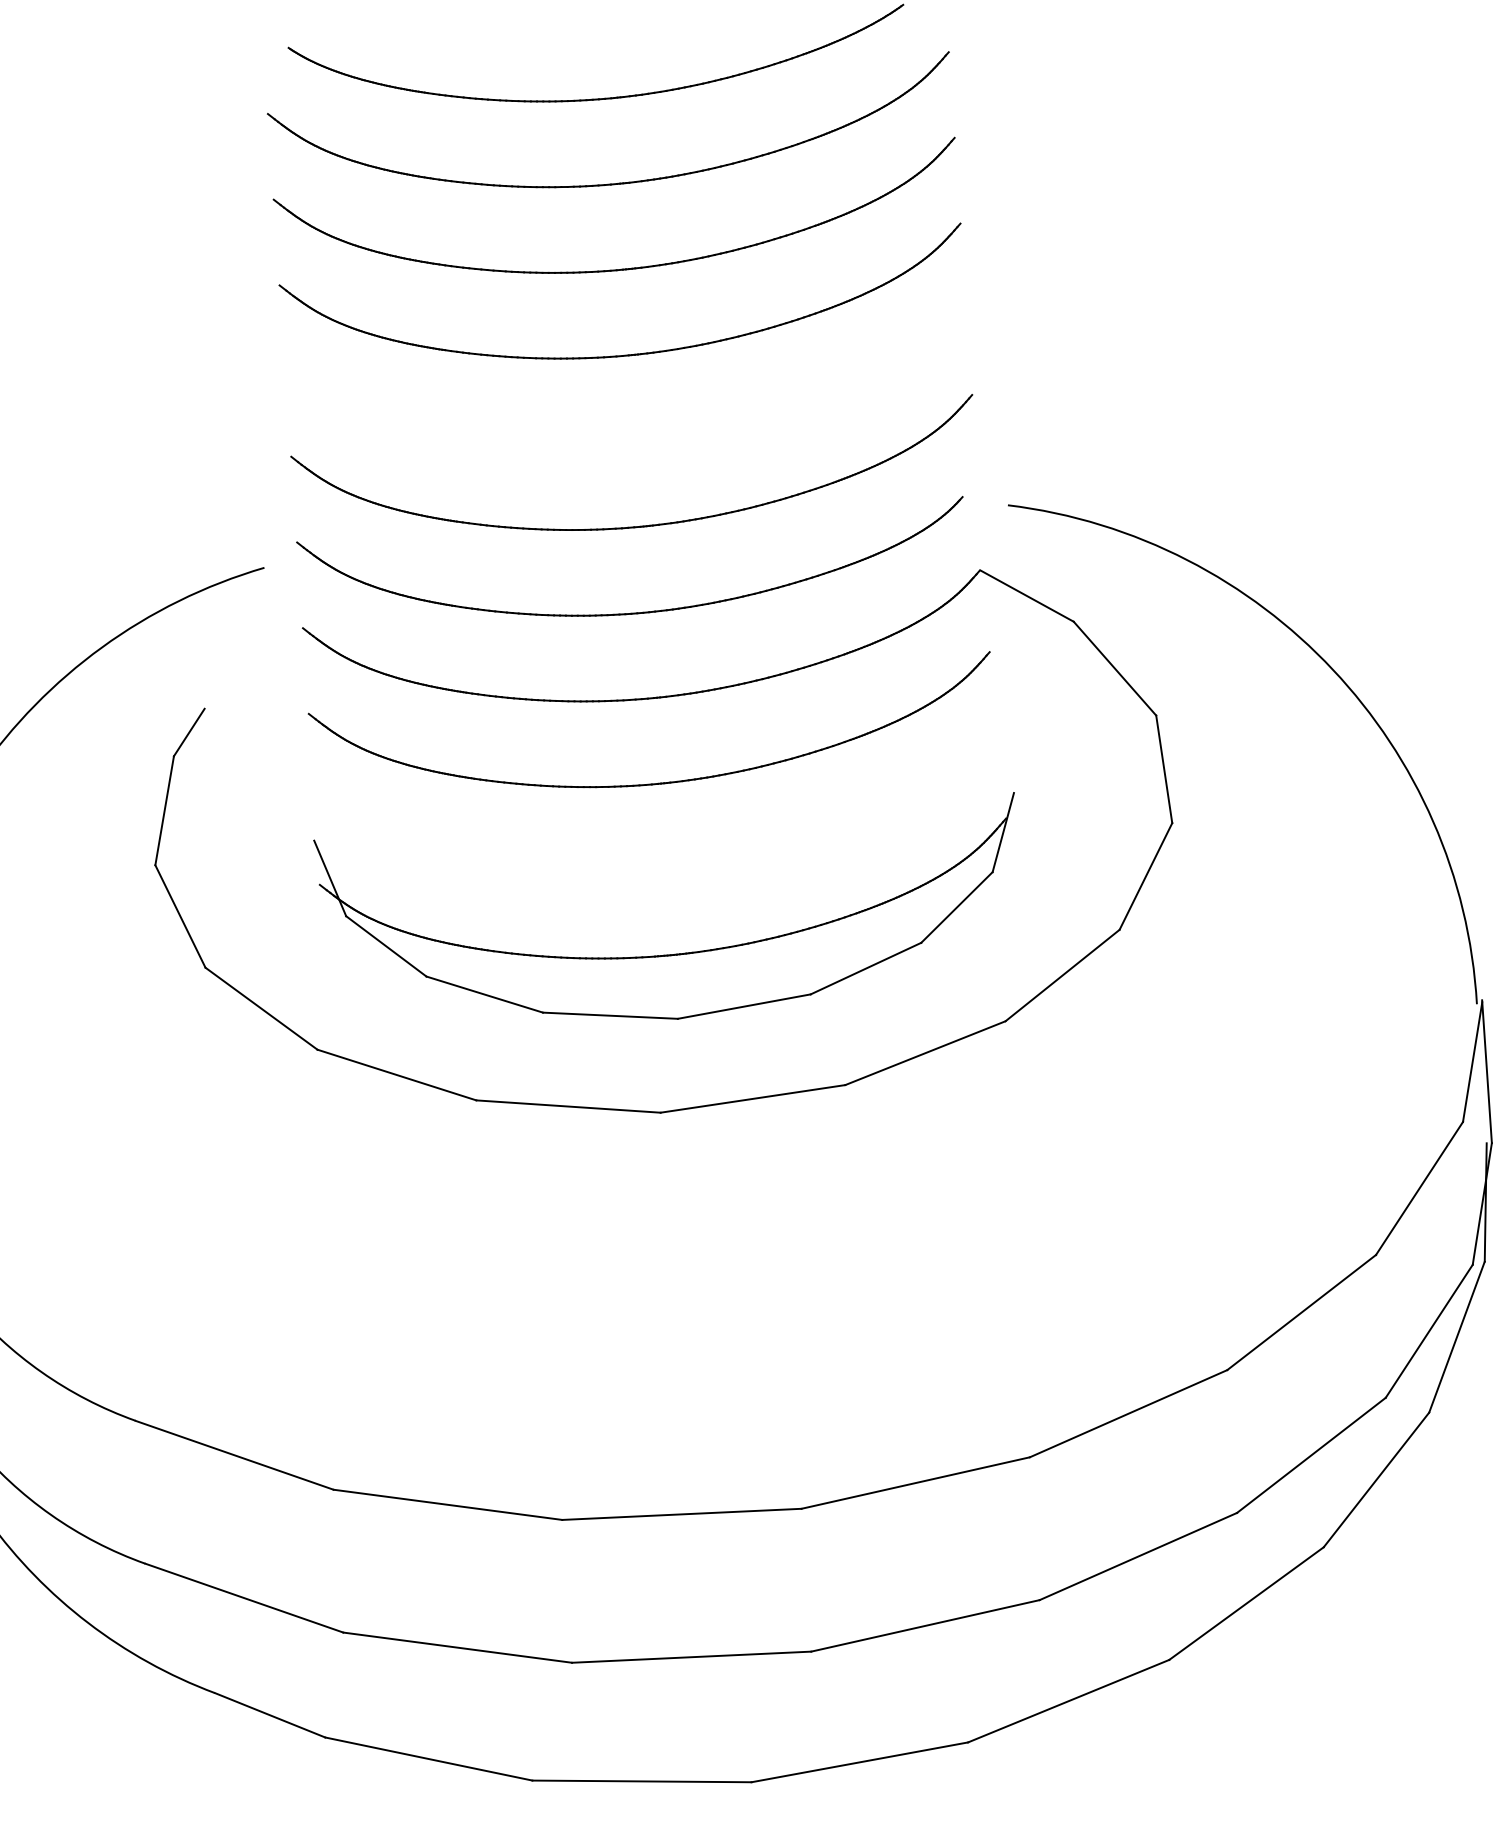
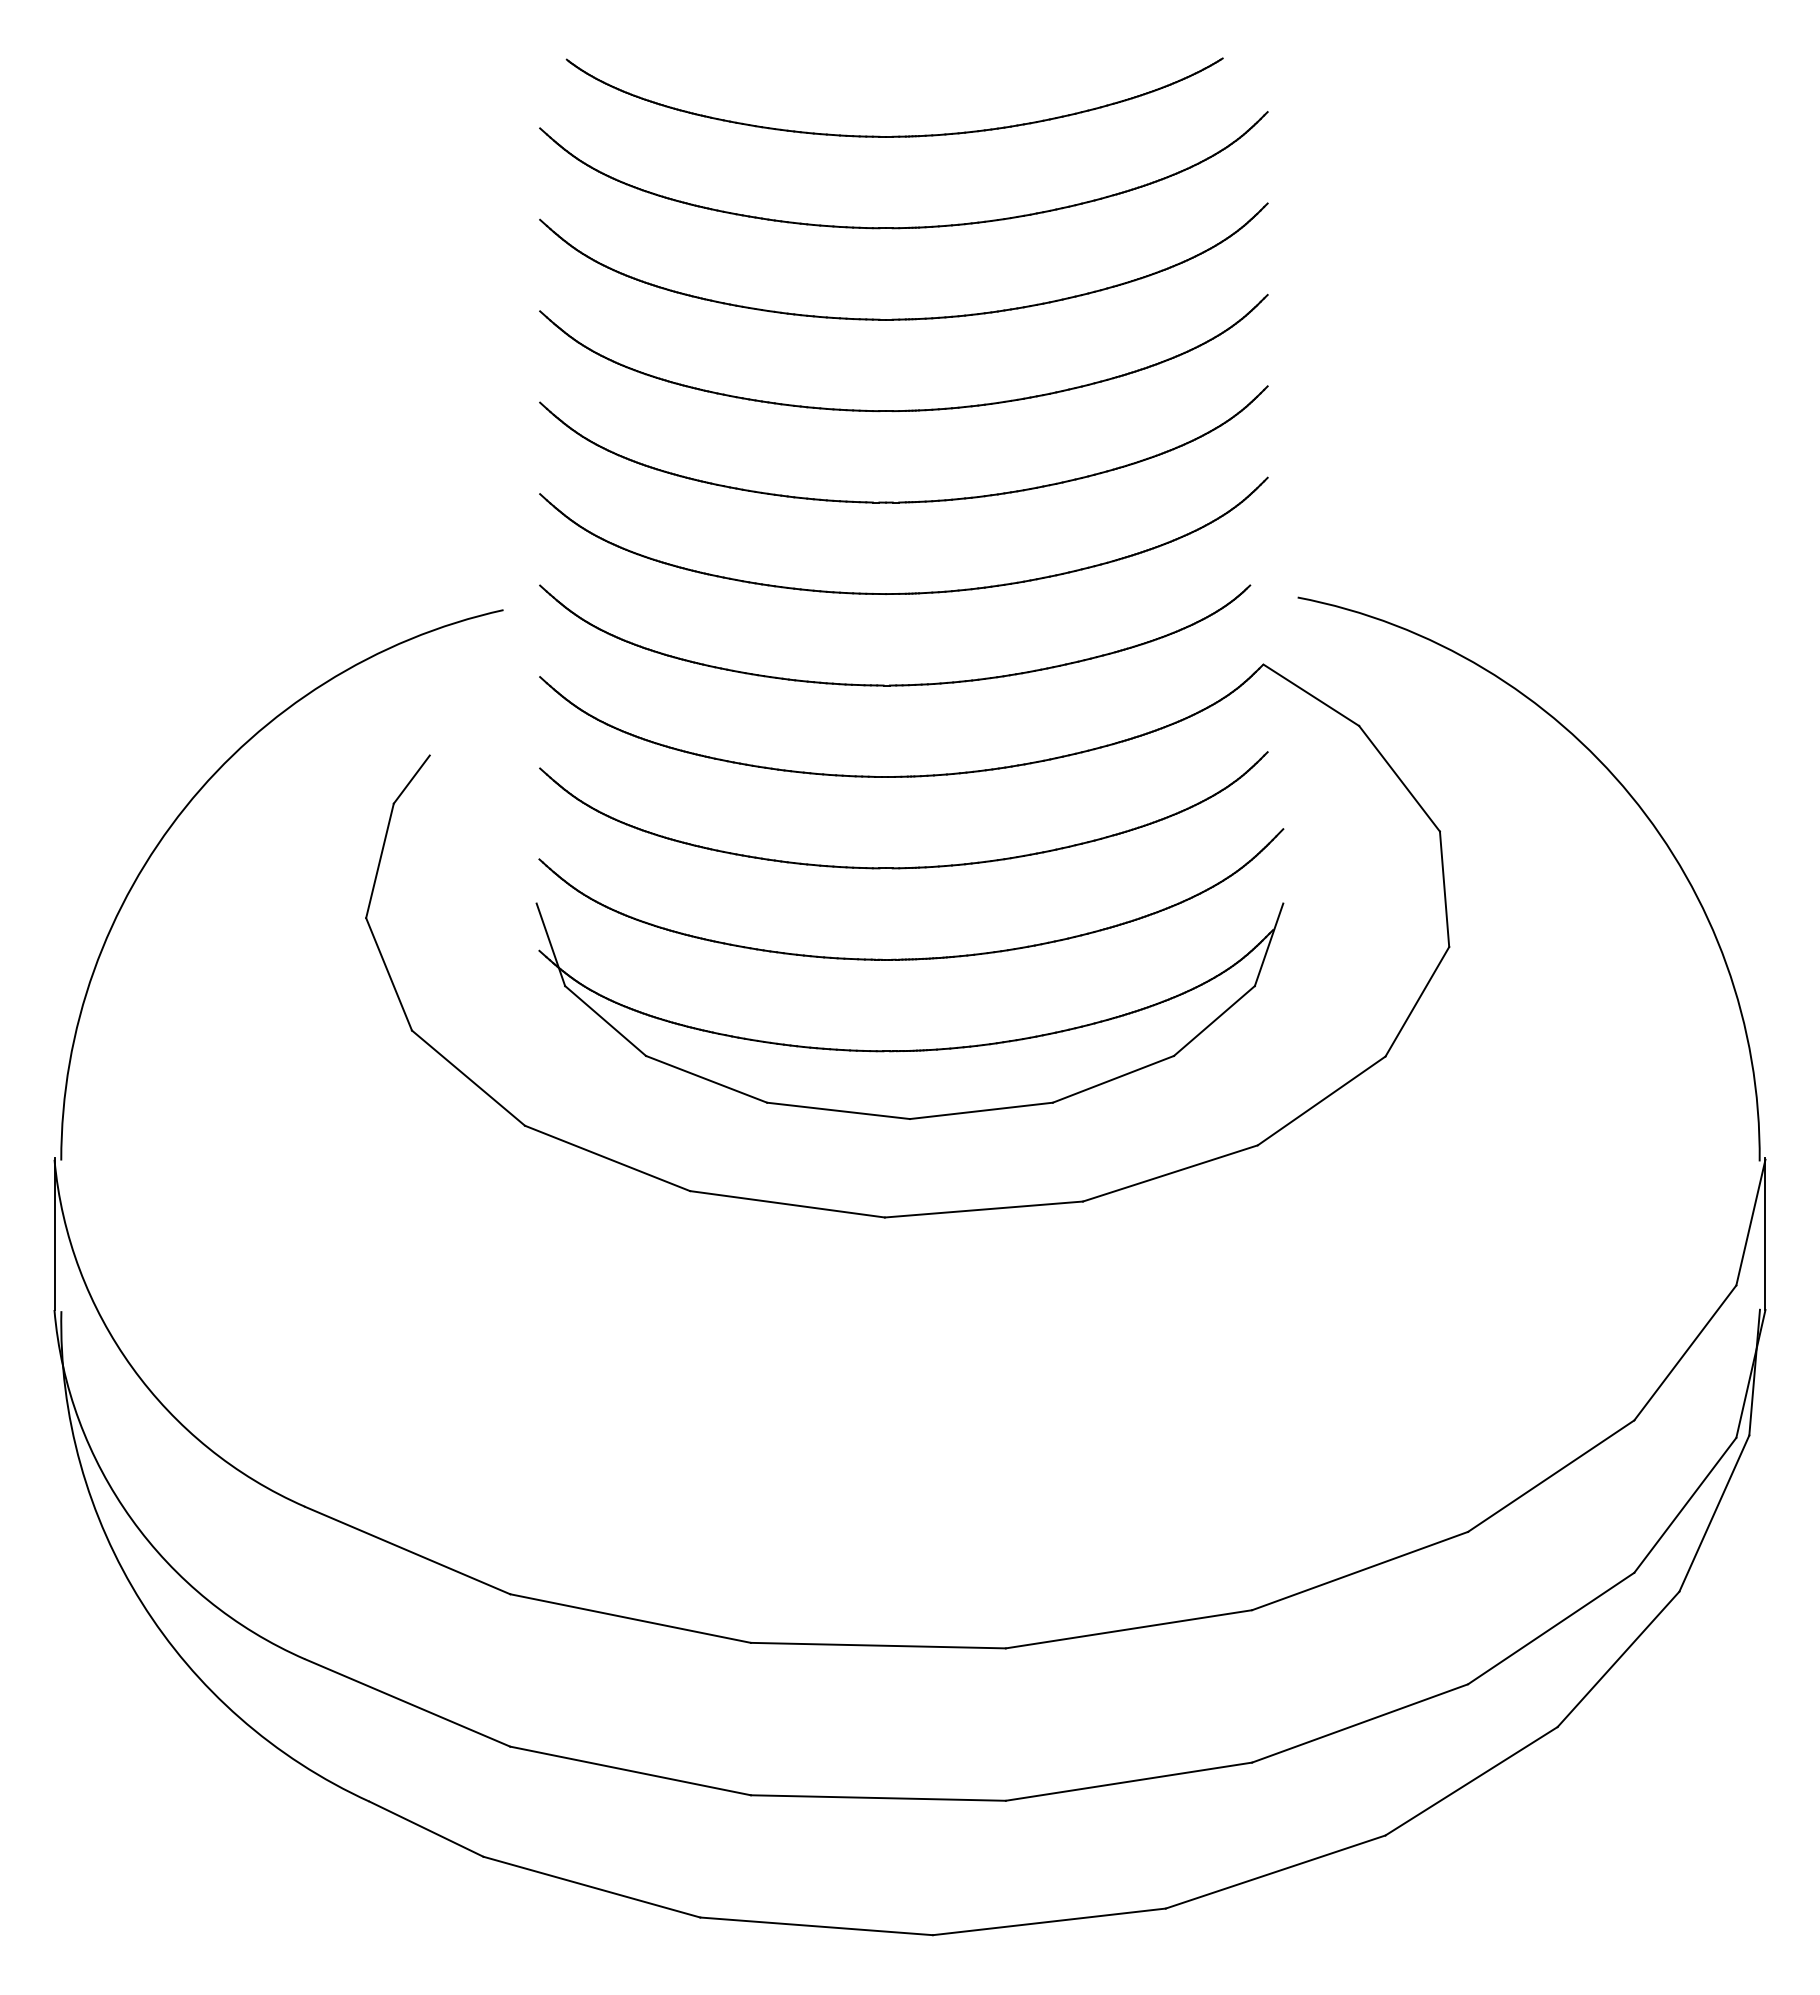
part: (632, 440) -> (903, 501), added
part: (669, 868) -> (911, 958), added

